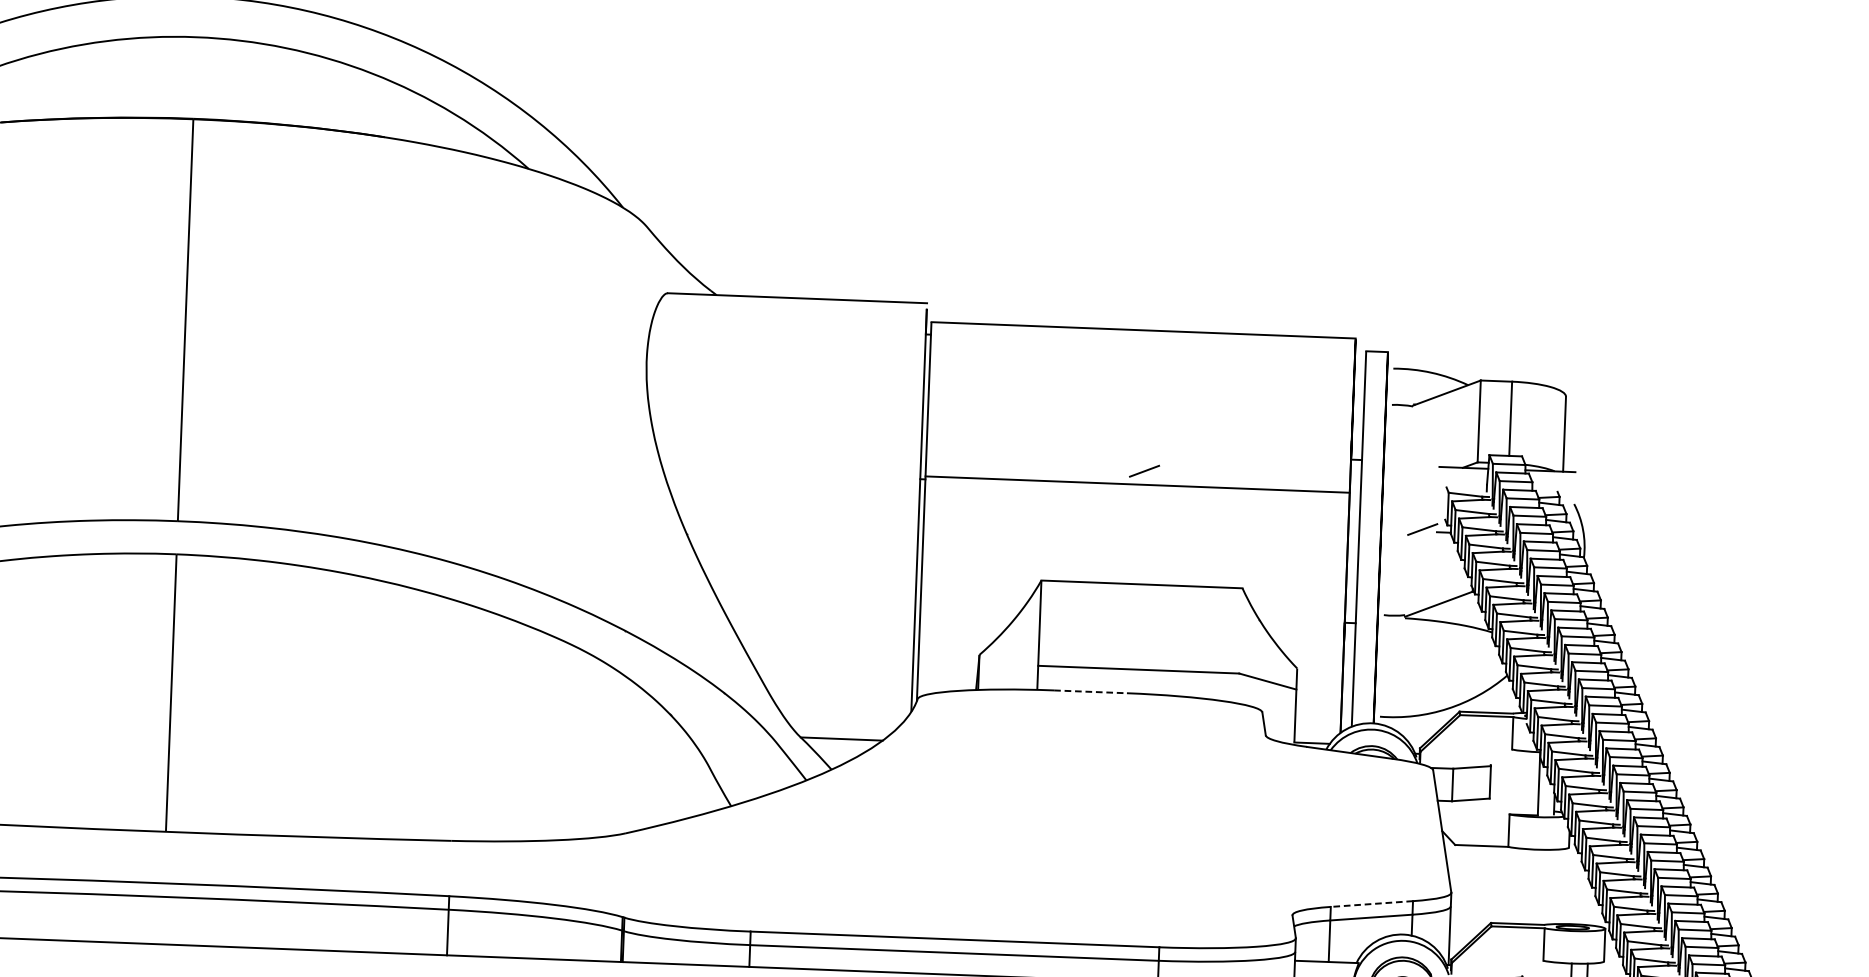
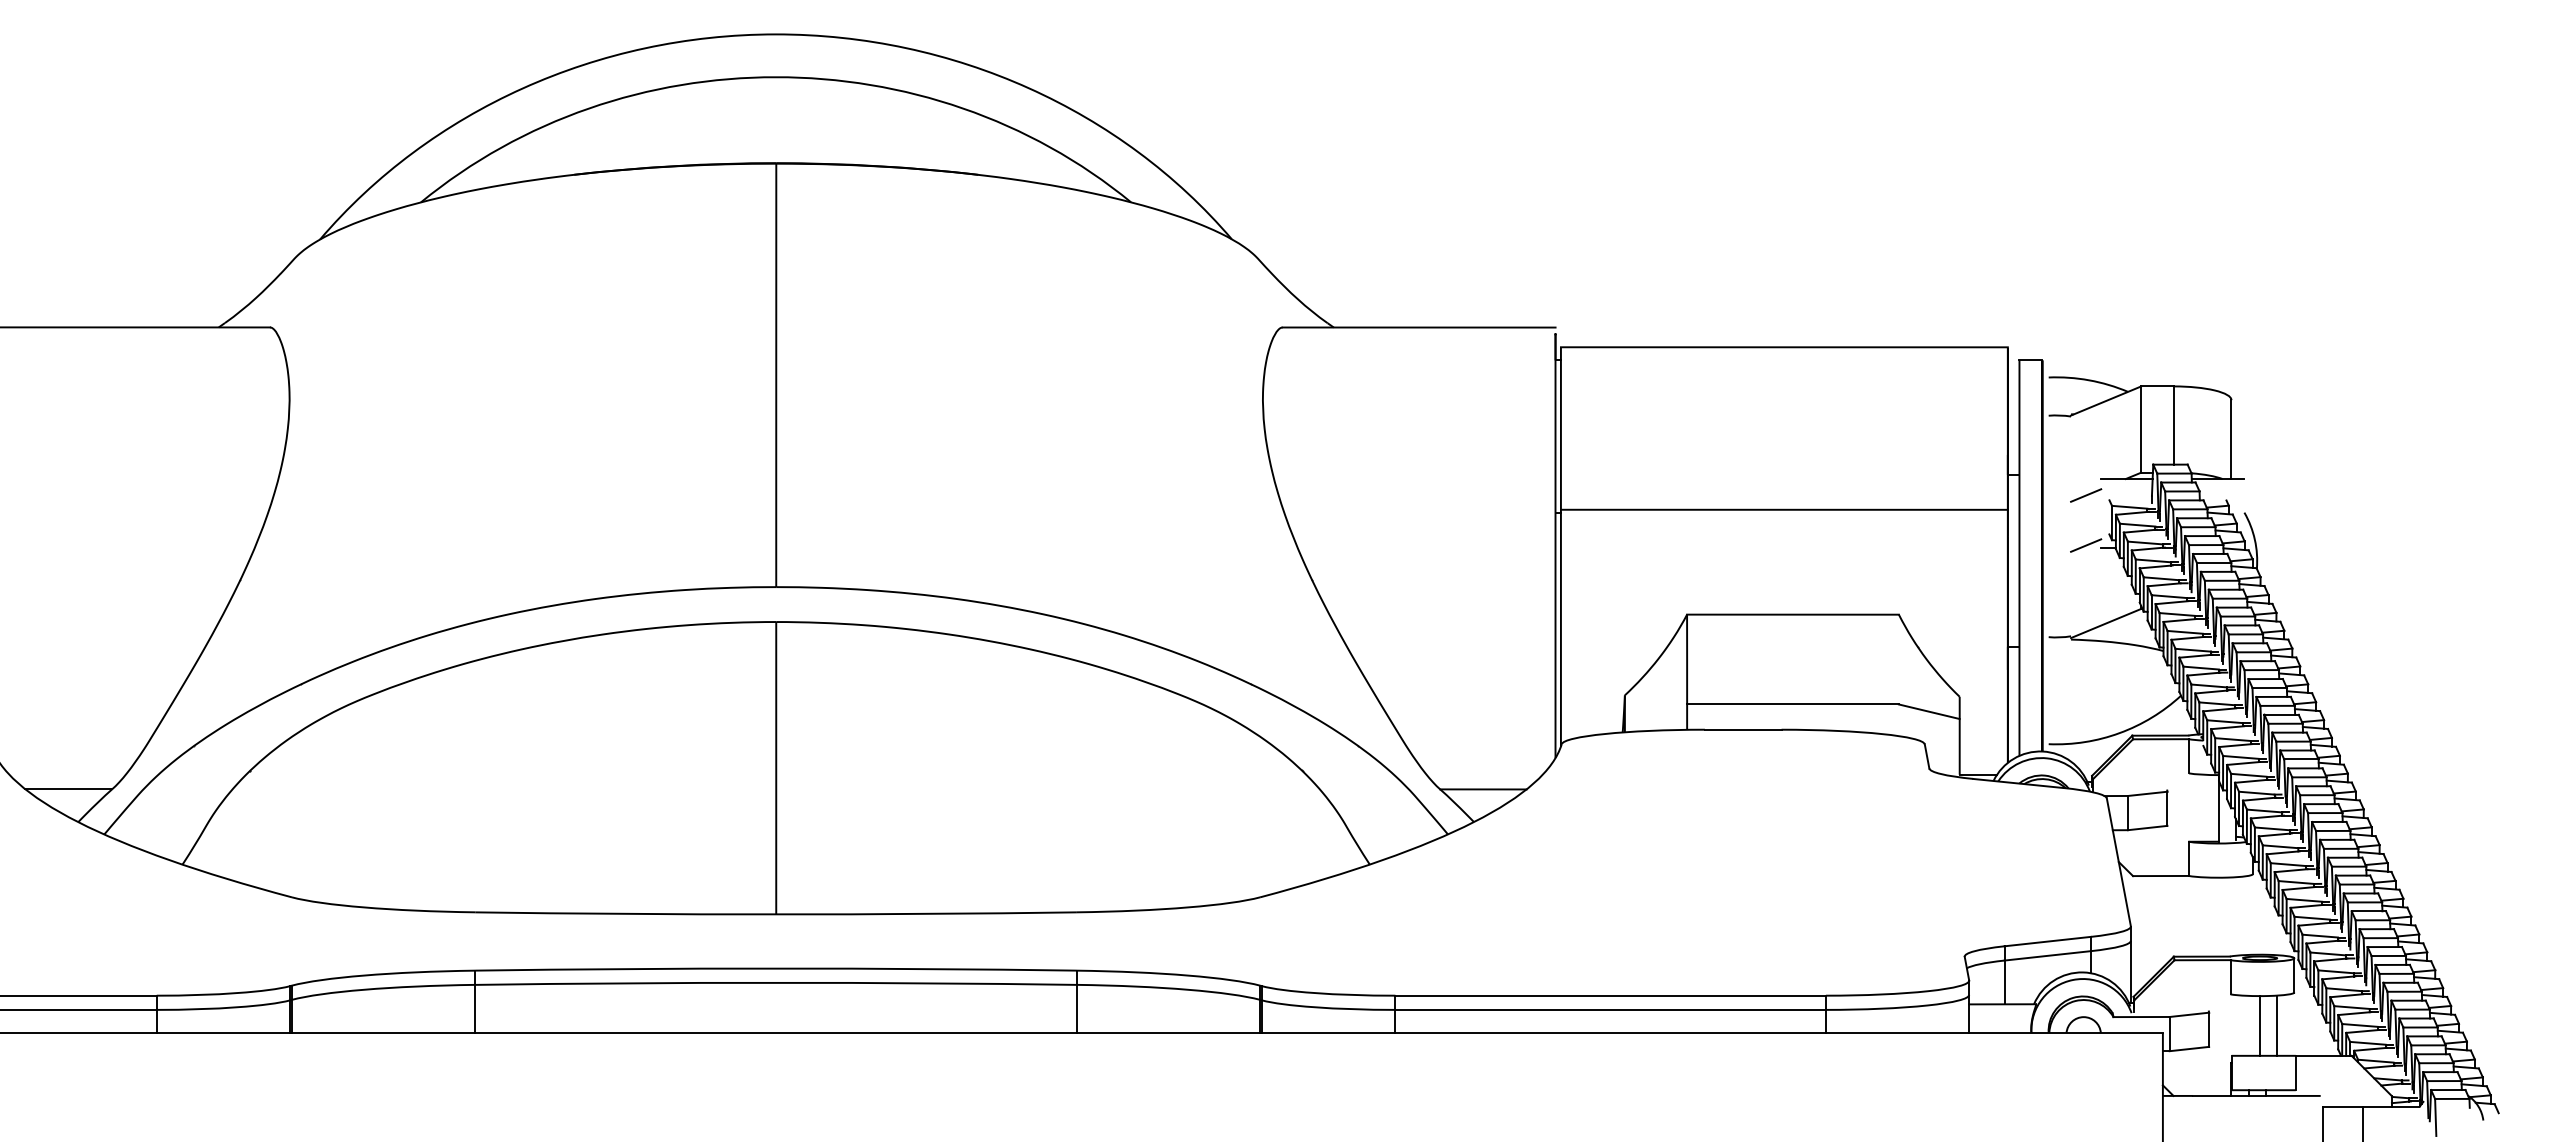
line: (1144, 471) -> (2086, 495), moved
line: (1090, 691) -> (1743, 729), dashed -> solid
line: (1371, 903) -> (2047, 941), dashed -> solid

